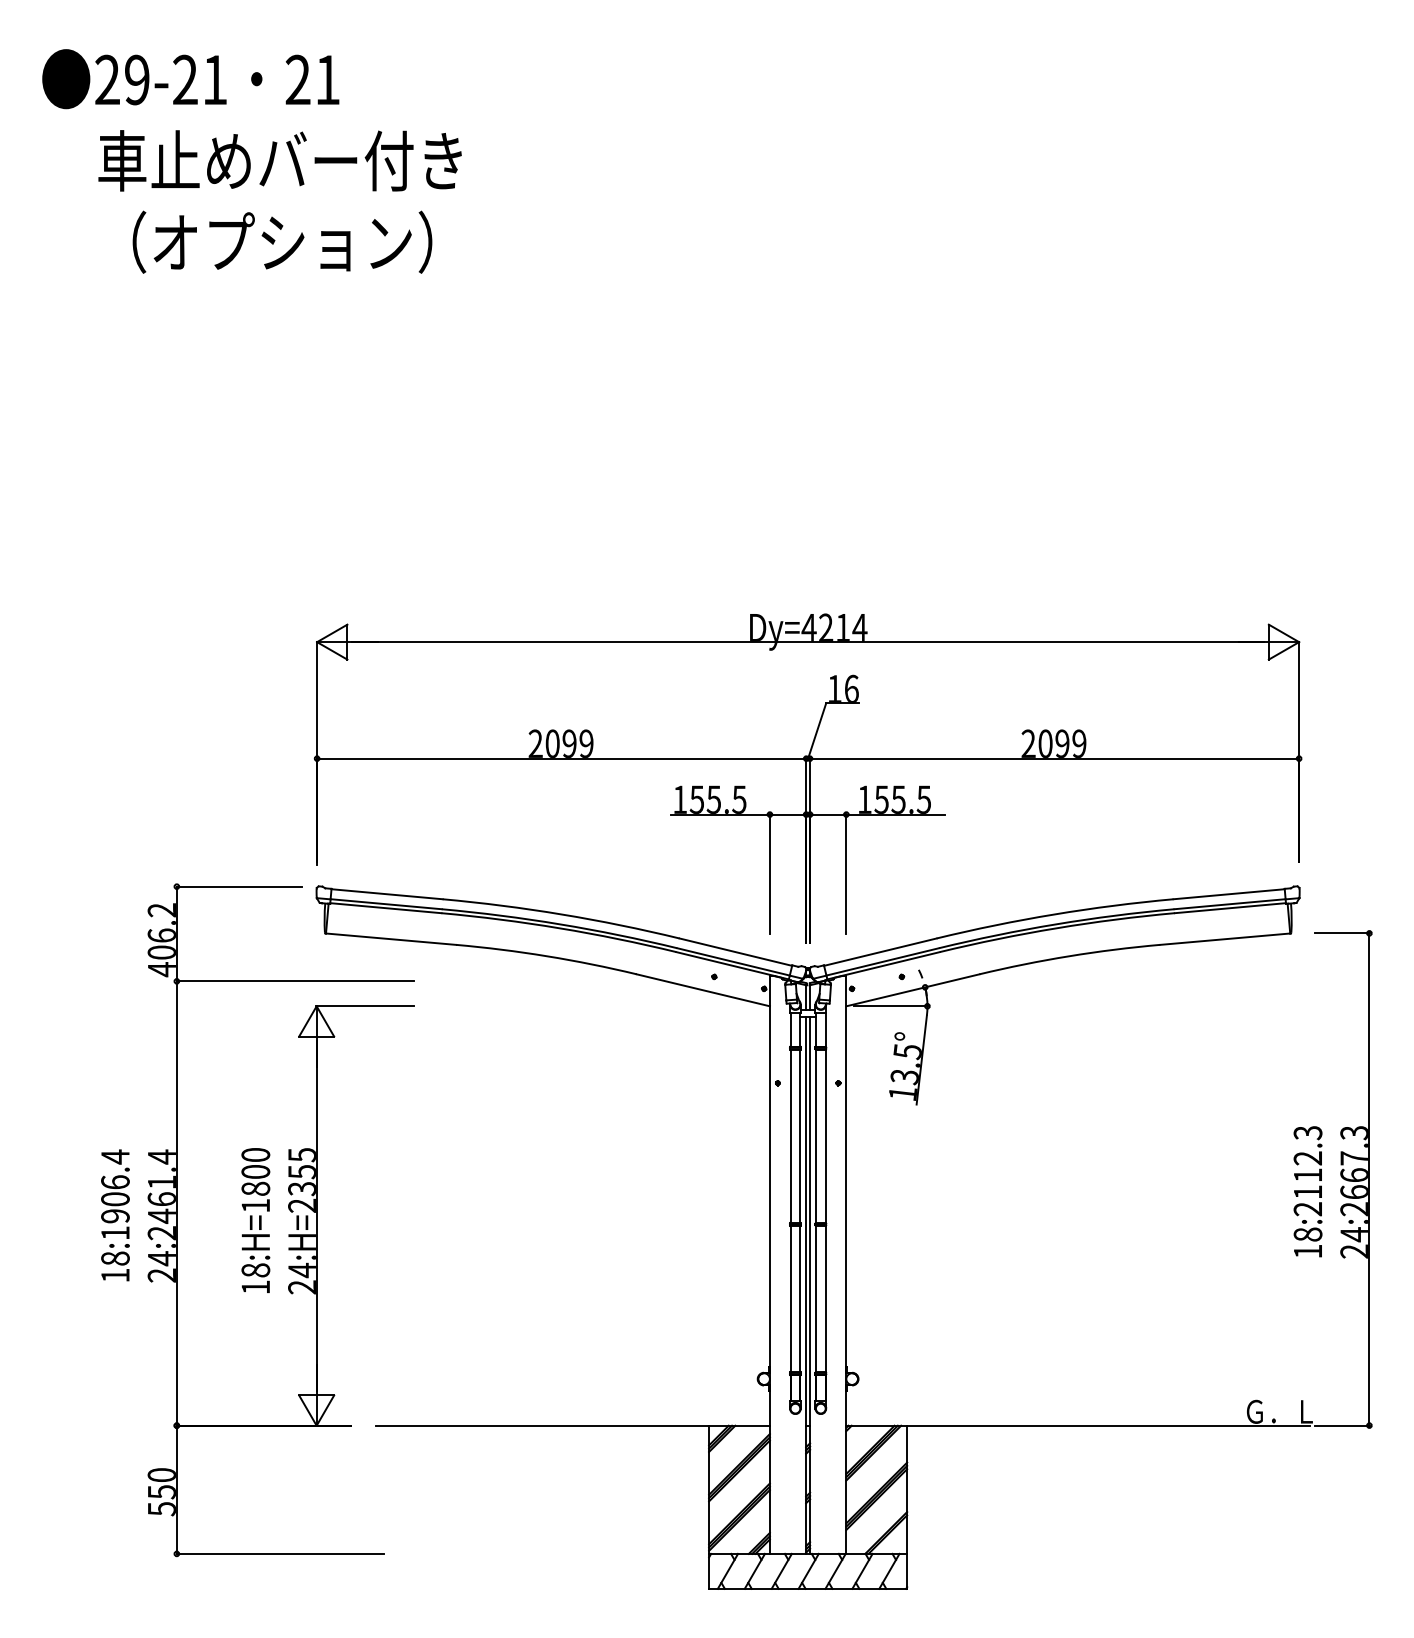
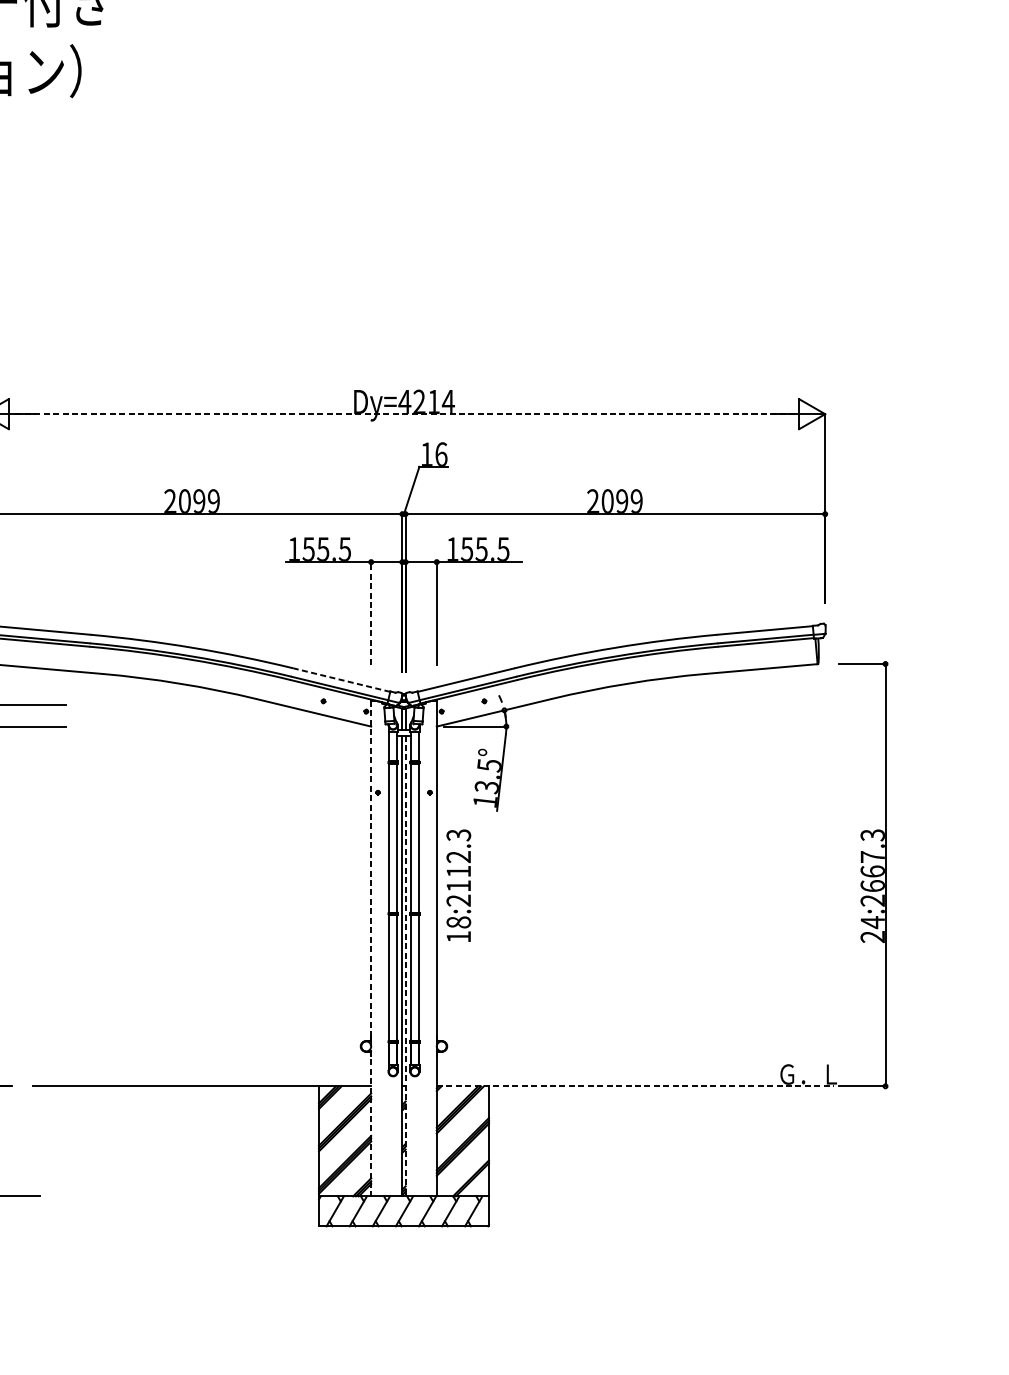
line: (807, 642) -> (403, 414), solid -> dashed
line: (769, 874) -> (370, 613), solid -> dashed
line: (735, 952) -> (341, 680), solid -> dashed
text: (1307, 1191) -> (458, 885), moved
line: (769, 1265) -> (370, 948), solid -> dashed
line: (810, 1285) -> (406, 966), solid -> dashed
line: (1077, 1425) -> (635, 1086), solid -> dashed

